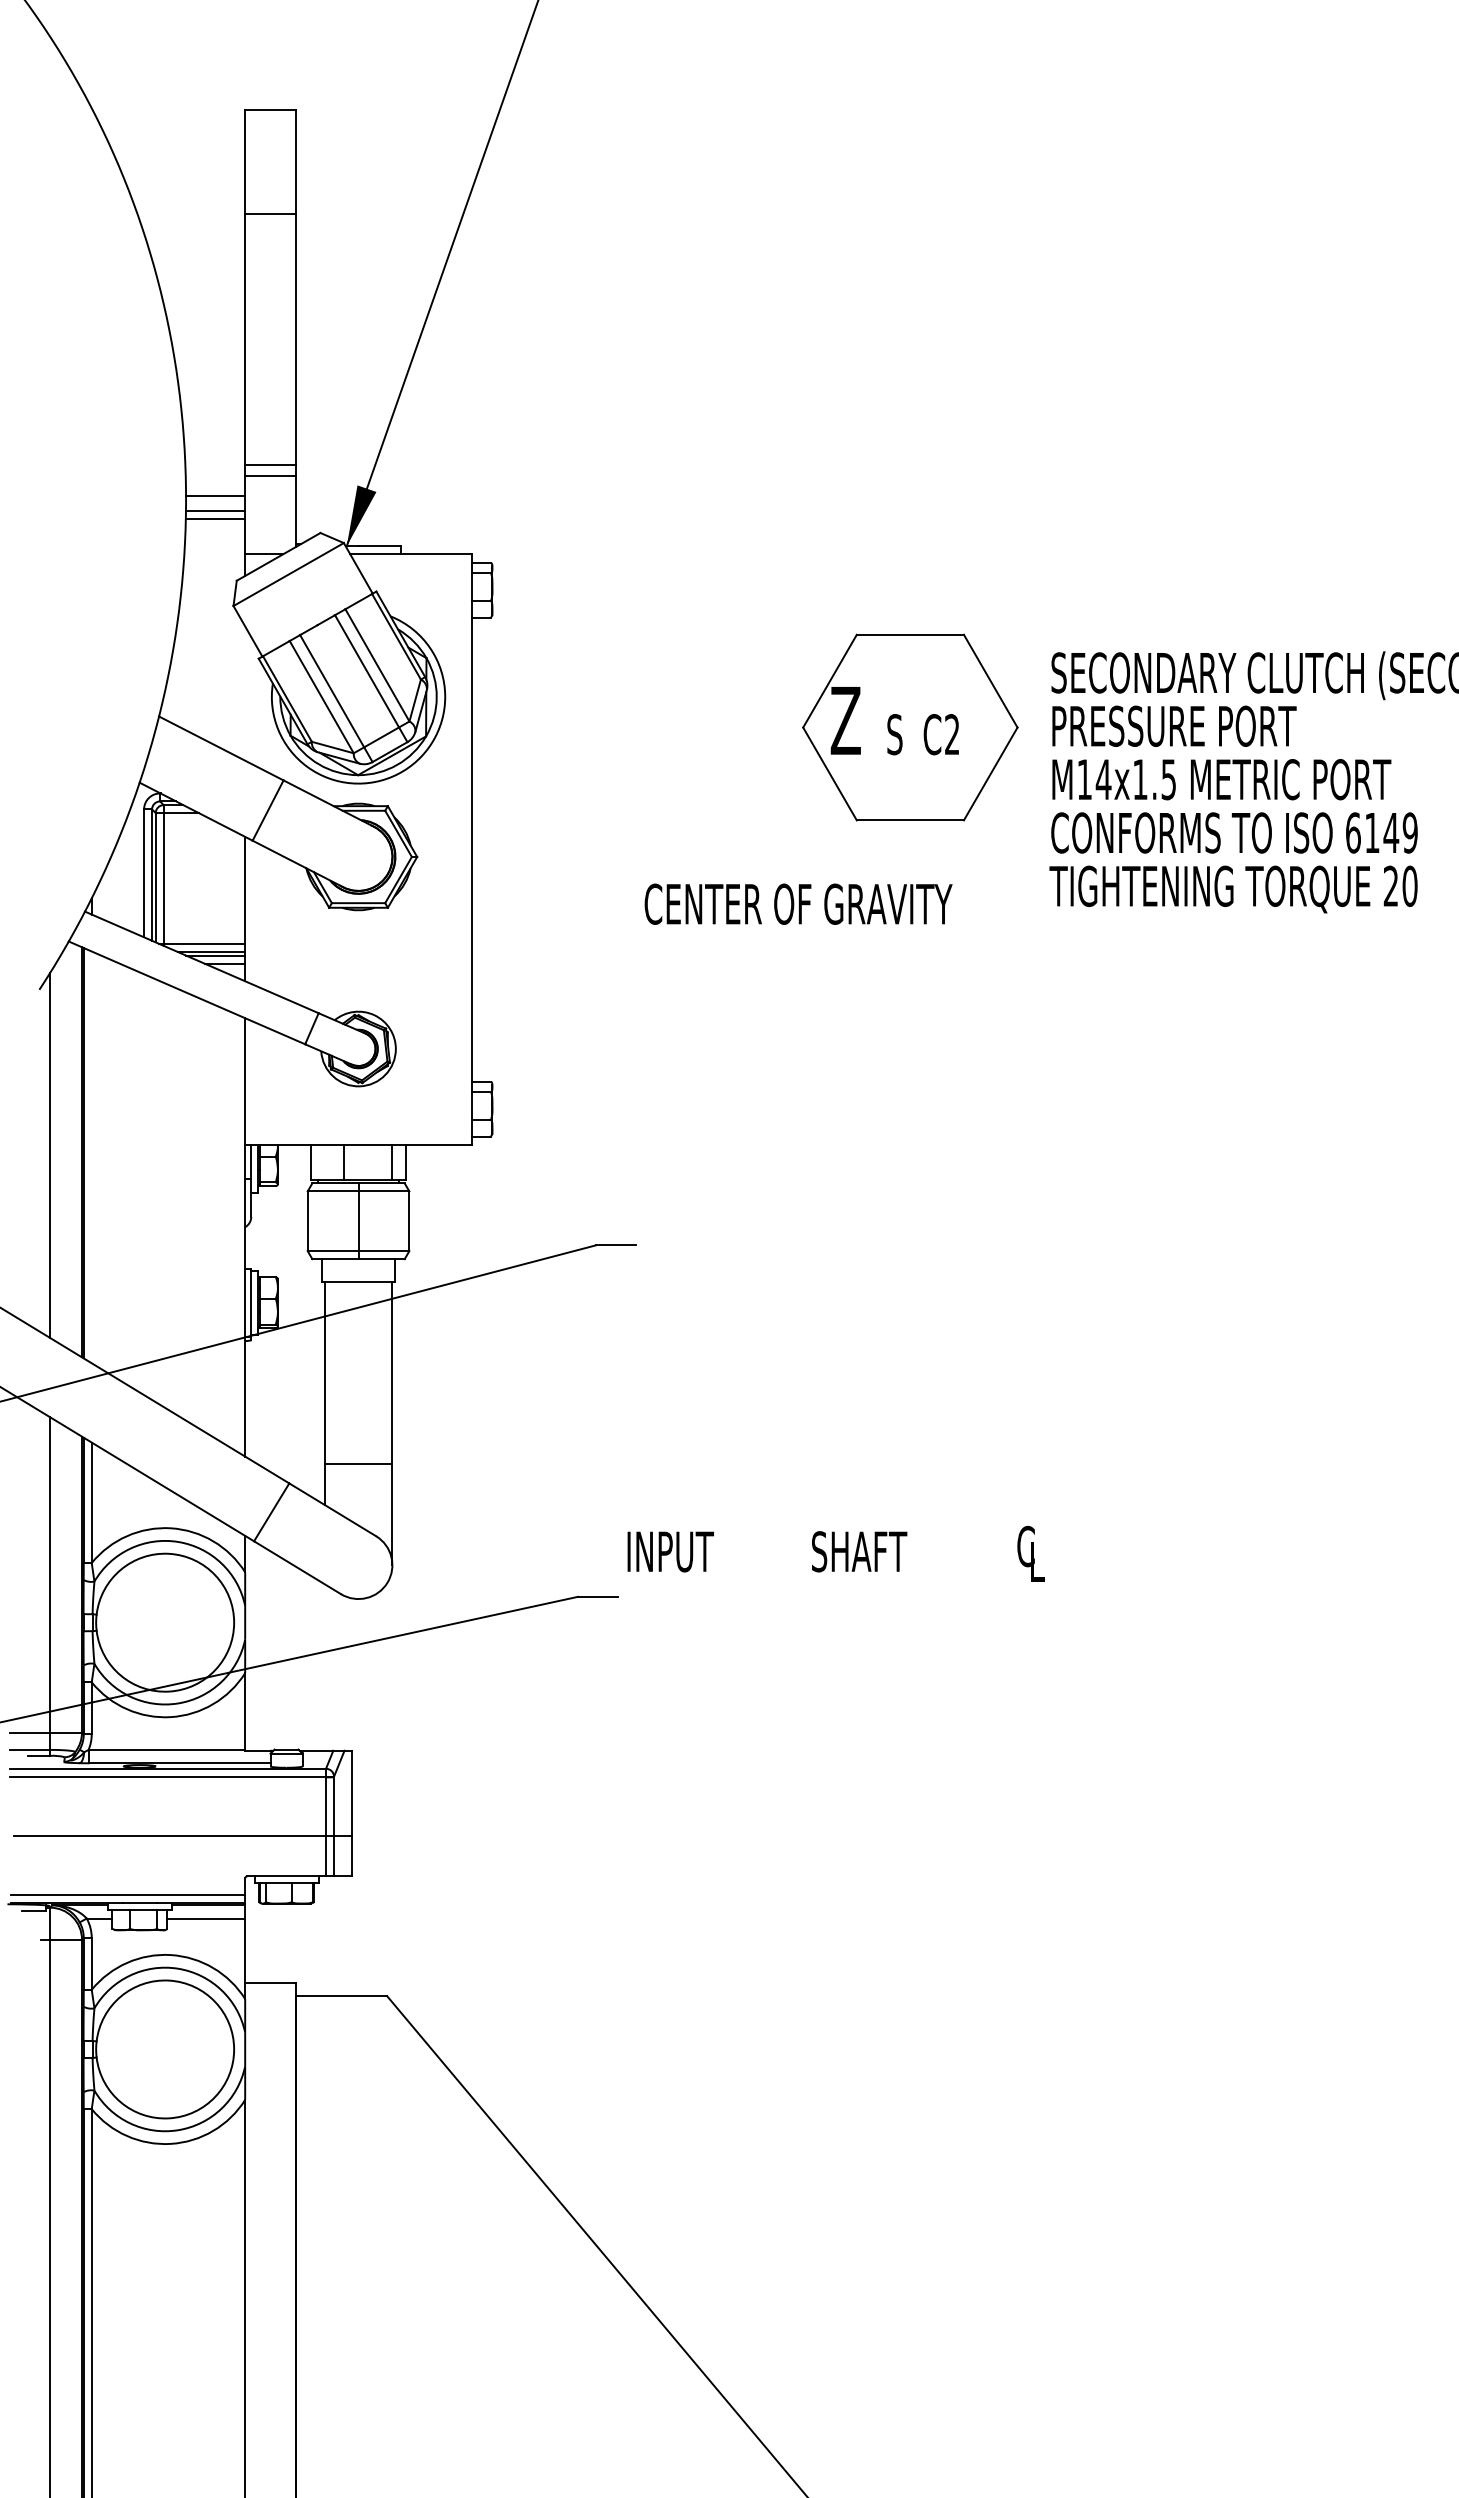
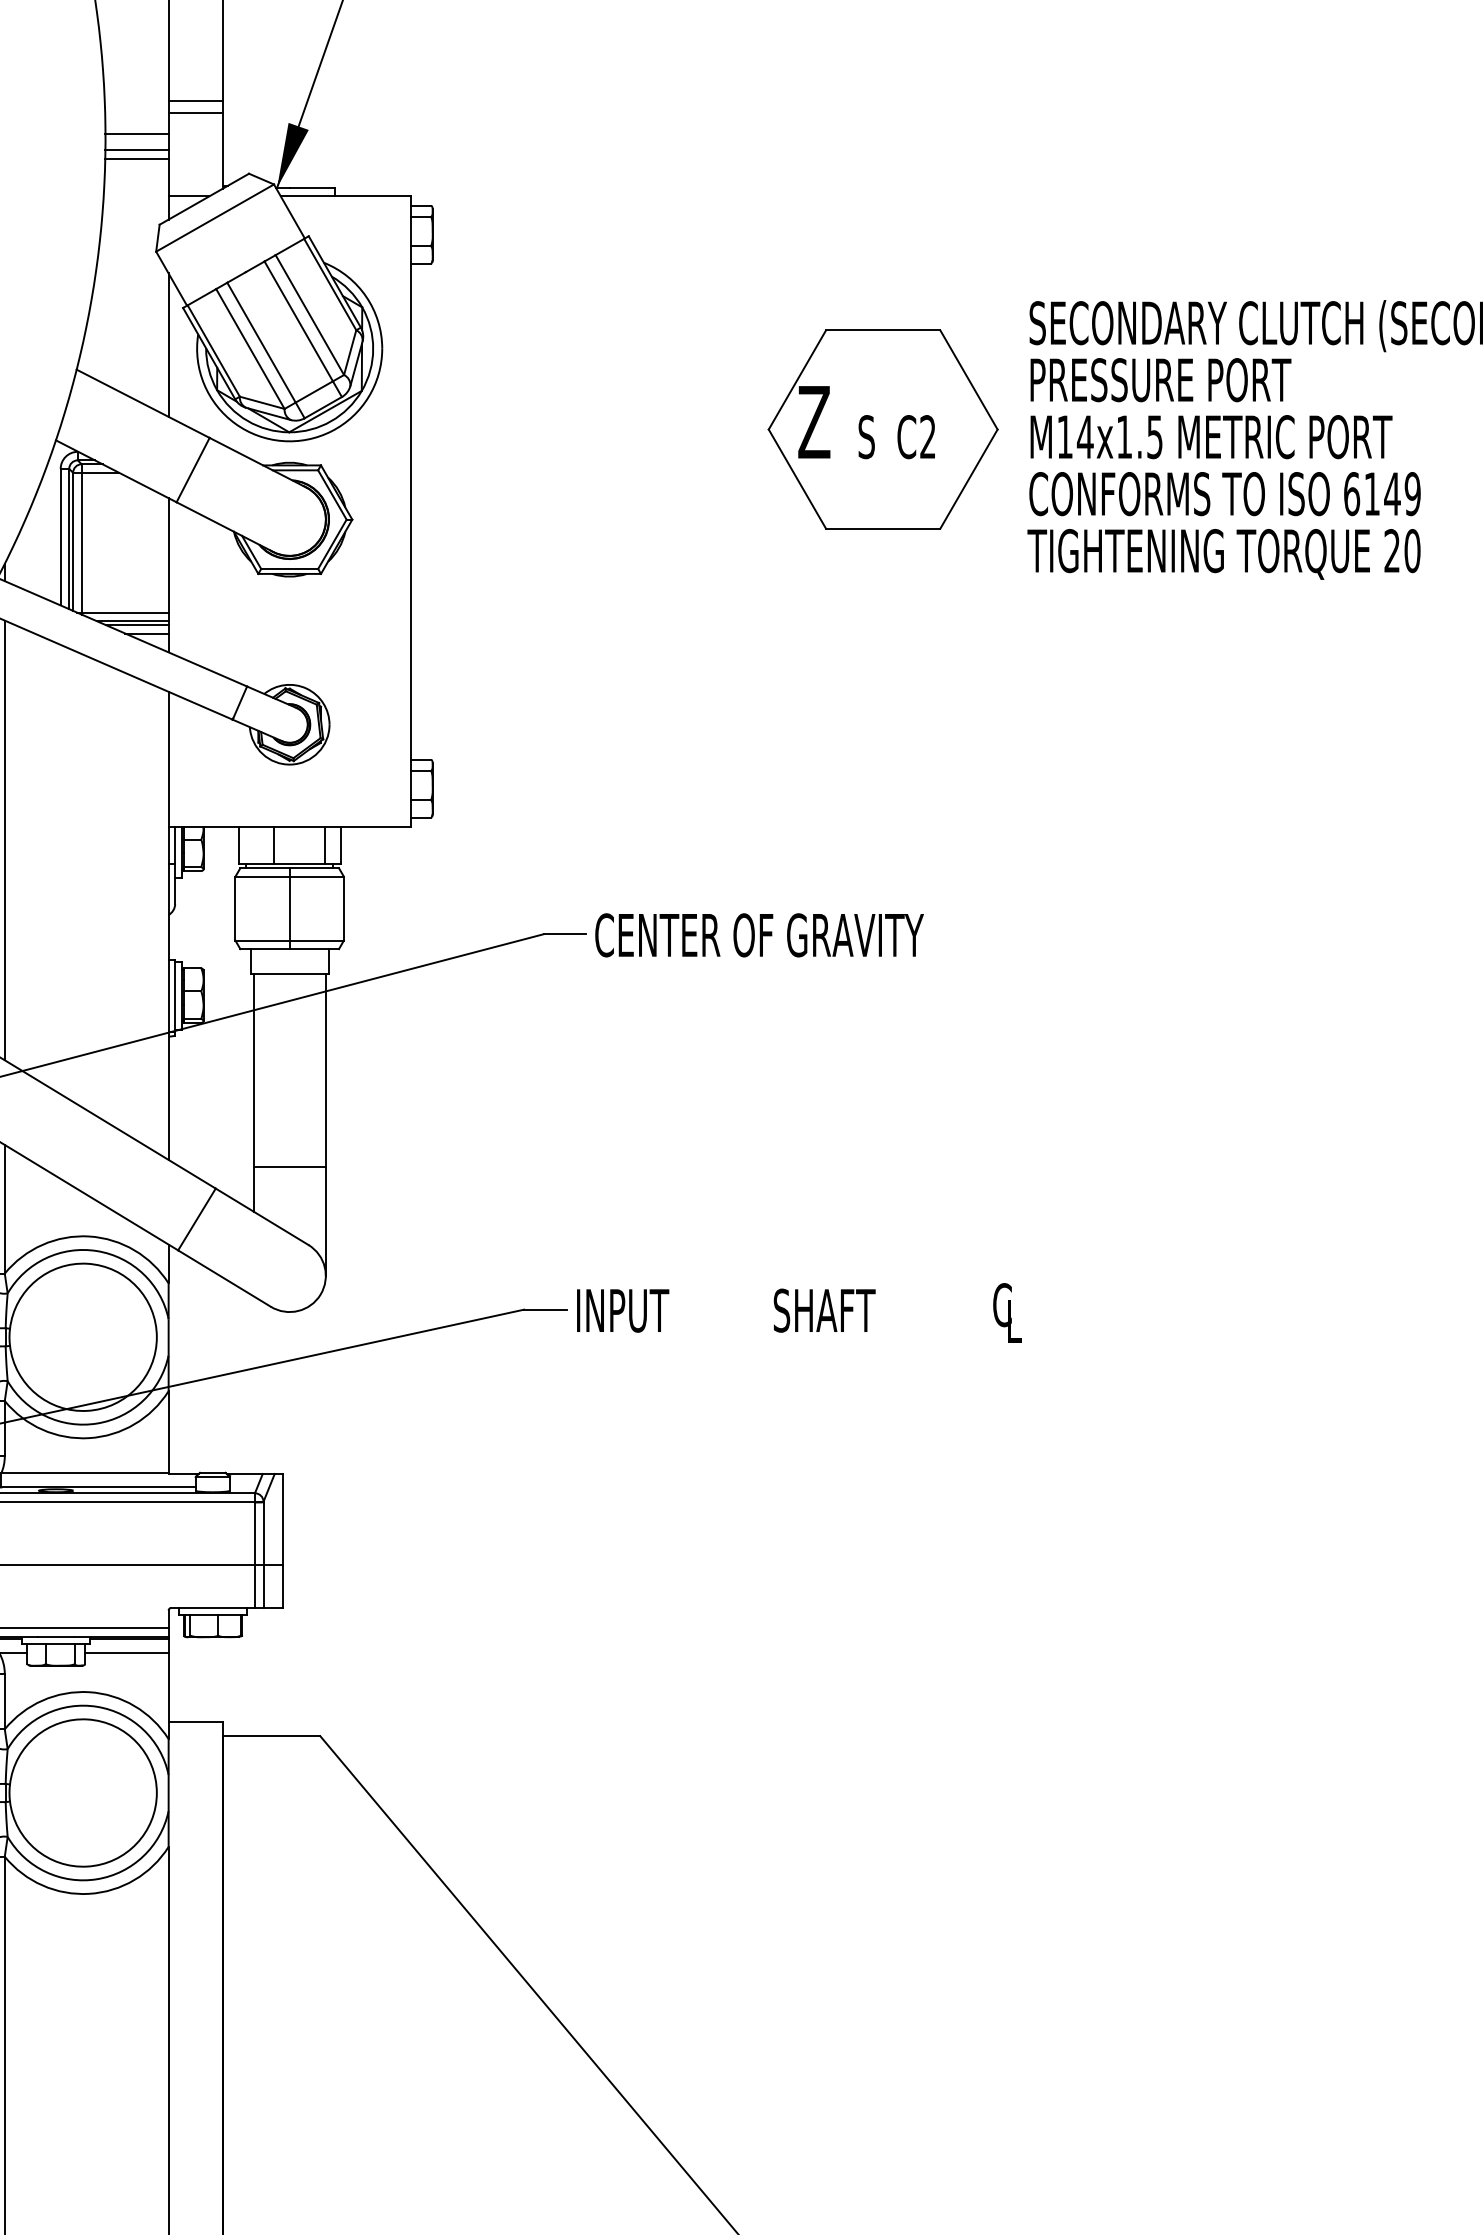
line: (245, 693) -> (168, 345), added
part: (910, 727) -> (883, 429), moved
text: (798, 903) -> (759, 934), moved
line: (91, 1157) -> (4, 840), added
text: (835, 1553) -> (798, 1312), moved

